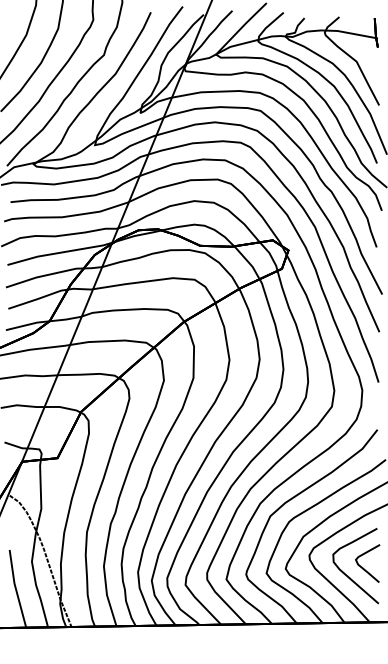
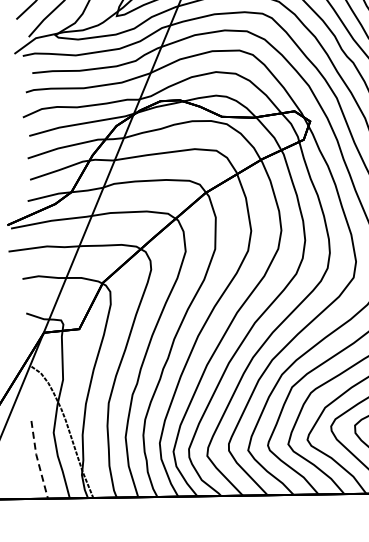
line: (16, 589) -> (38, 460), solid -> dashed

